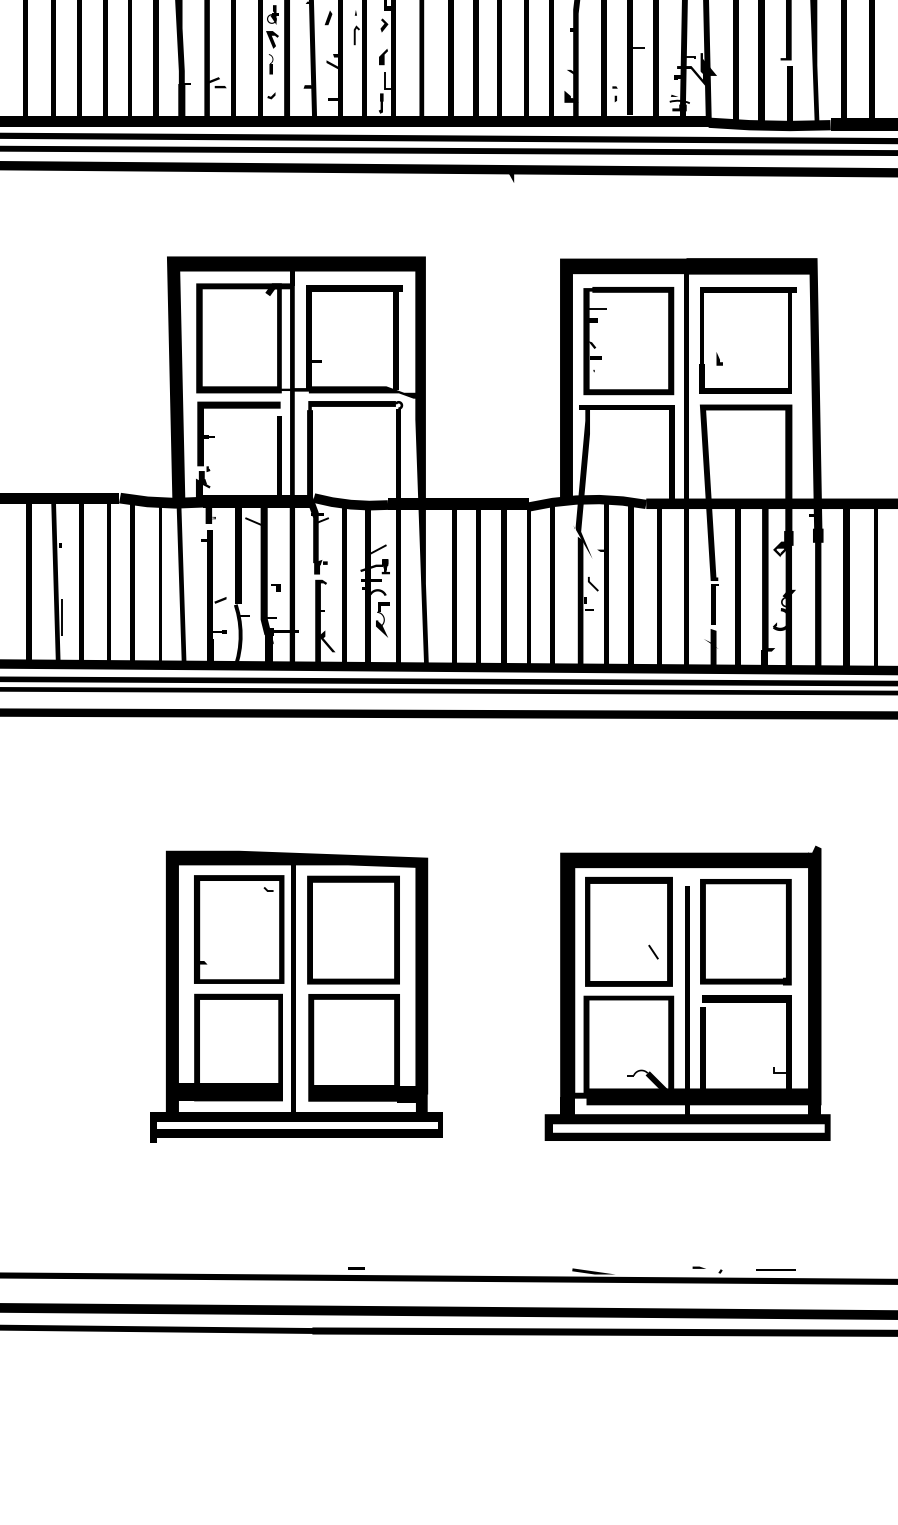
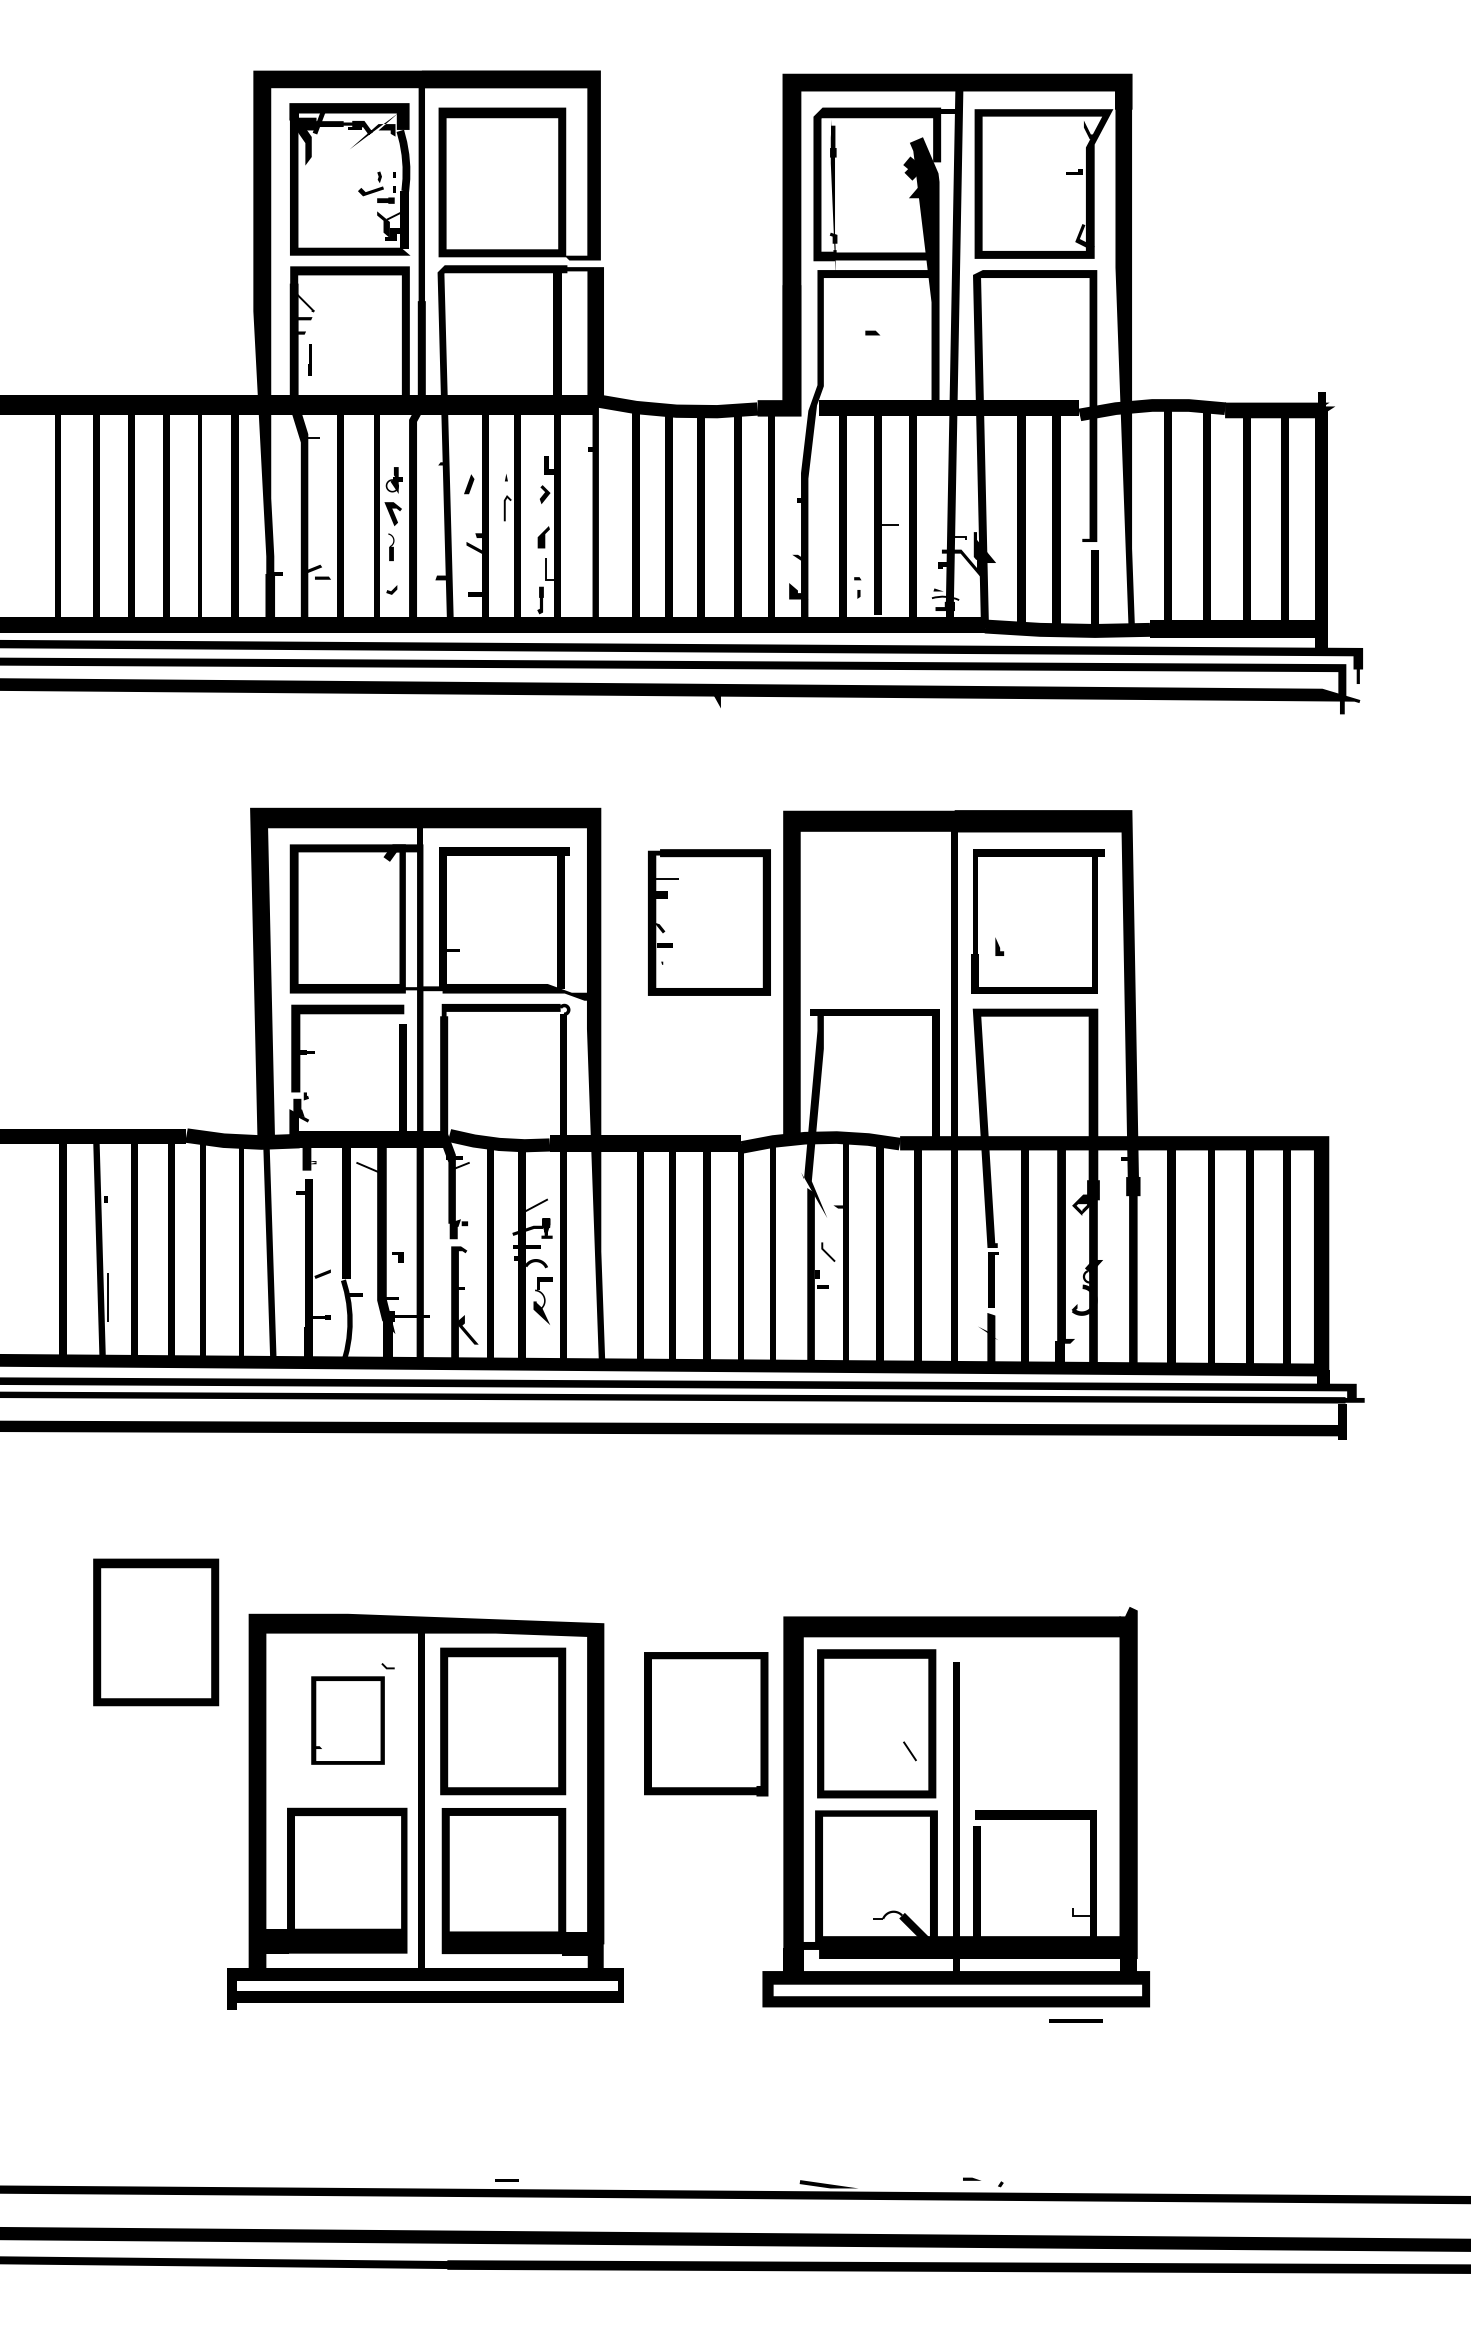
part: (628, 341) -> (709, 922), moved
part: (97, 864) -> (156, 1632), added
part: (238, 929) -> (347, 1720), size x0.6
part: (746, 932) -> (706, 1724), moved
line: (775, 1269) -> (1075, 2020), moved

